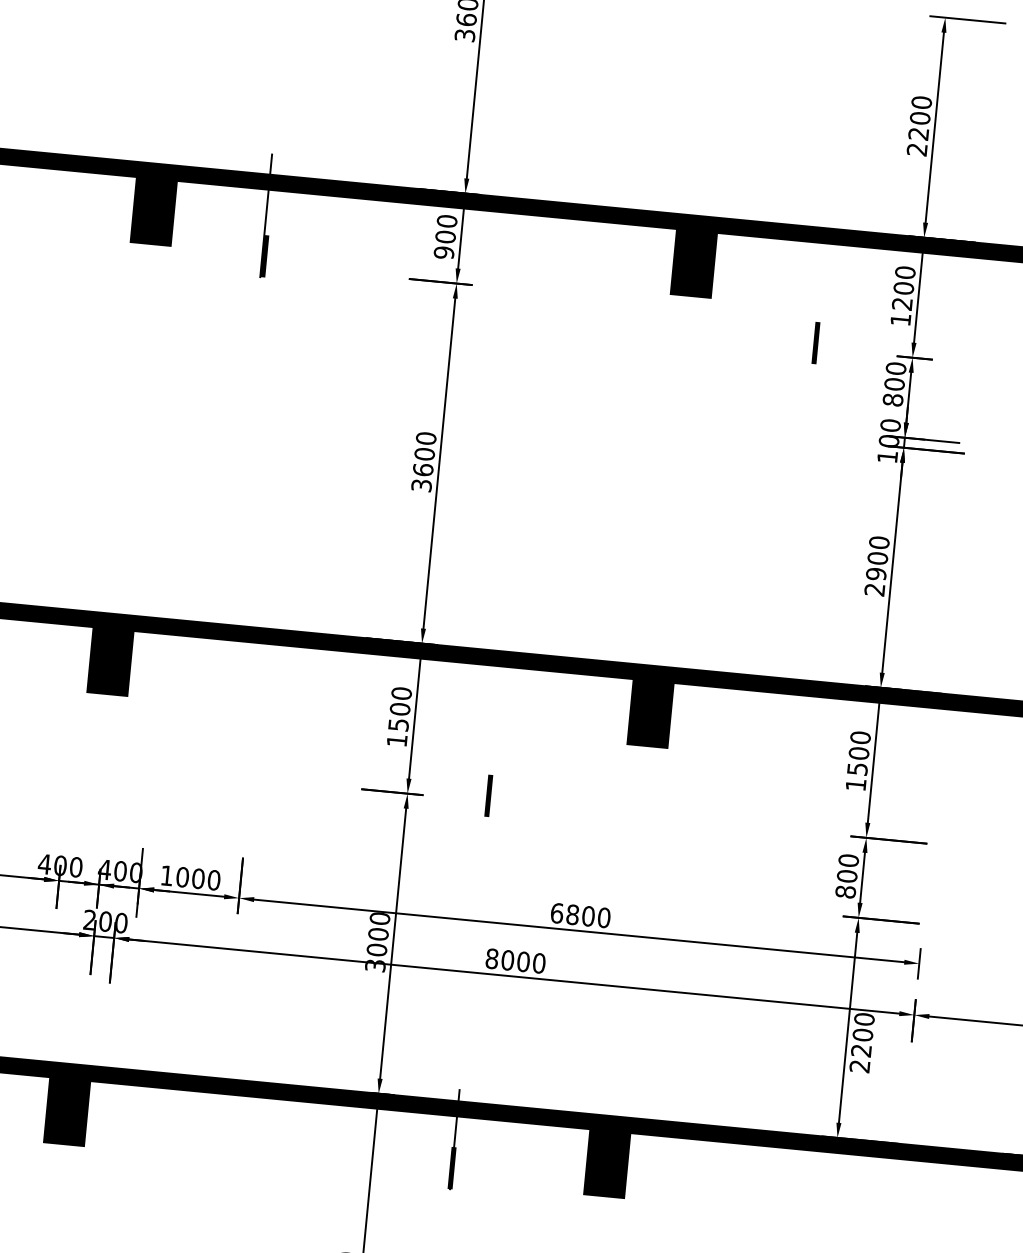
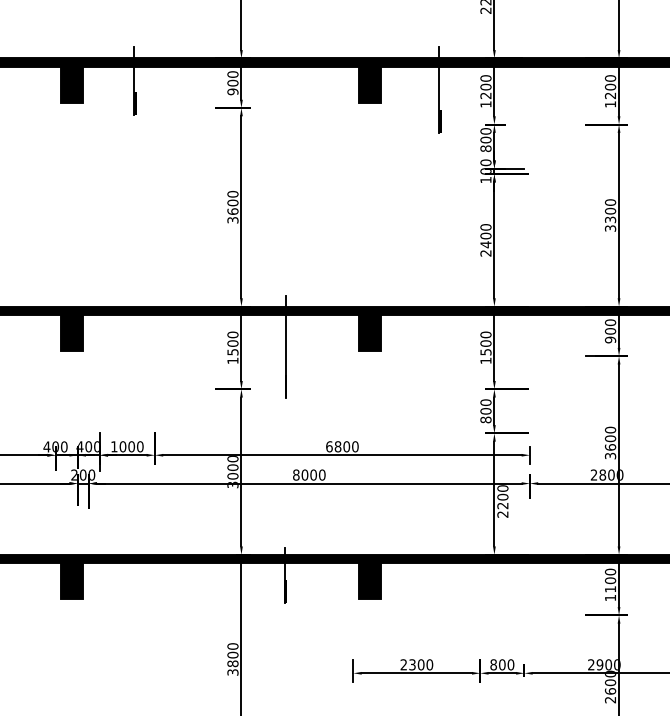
line: (818, 286) -> (439, 90), added
text: (875, 573) -> (485, 244), 2900 -> 2400
line: (494, 723) -> (285, 346), added

